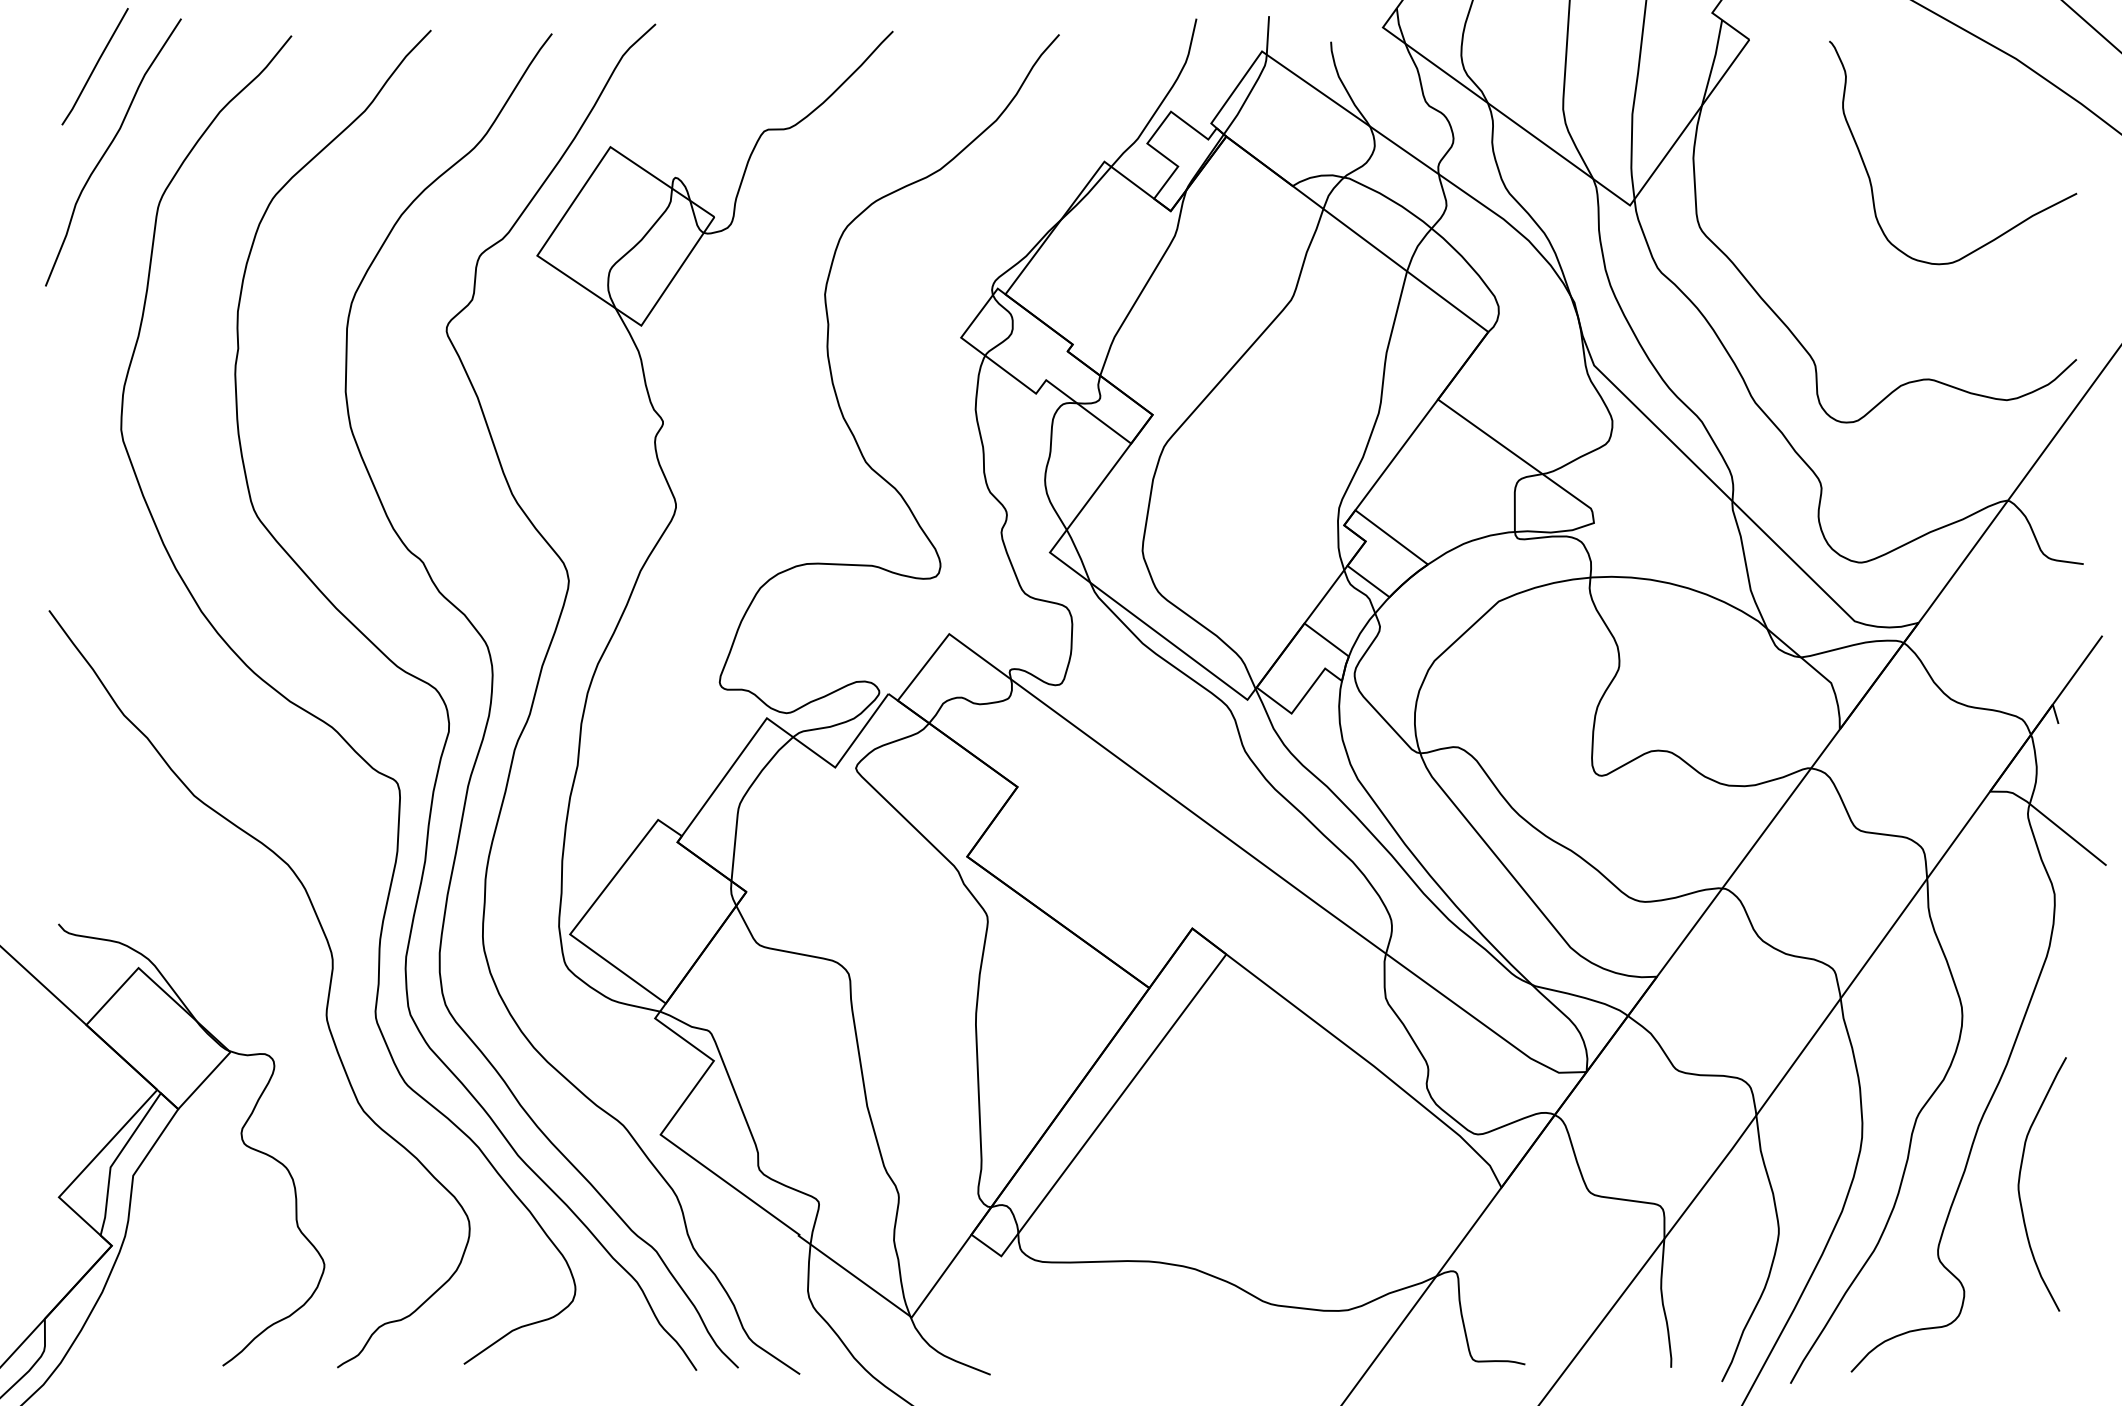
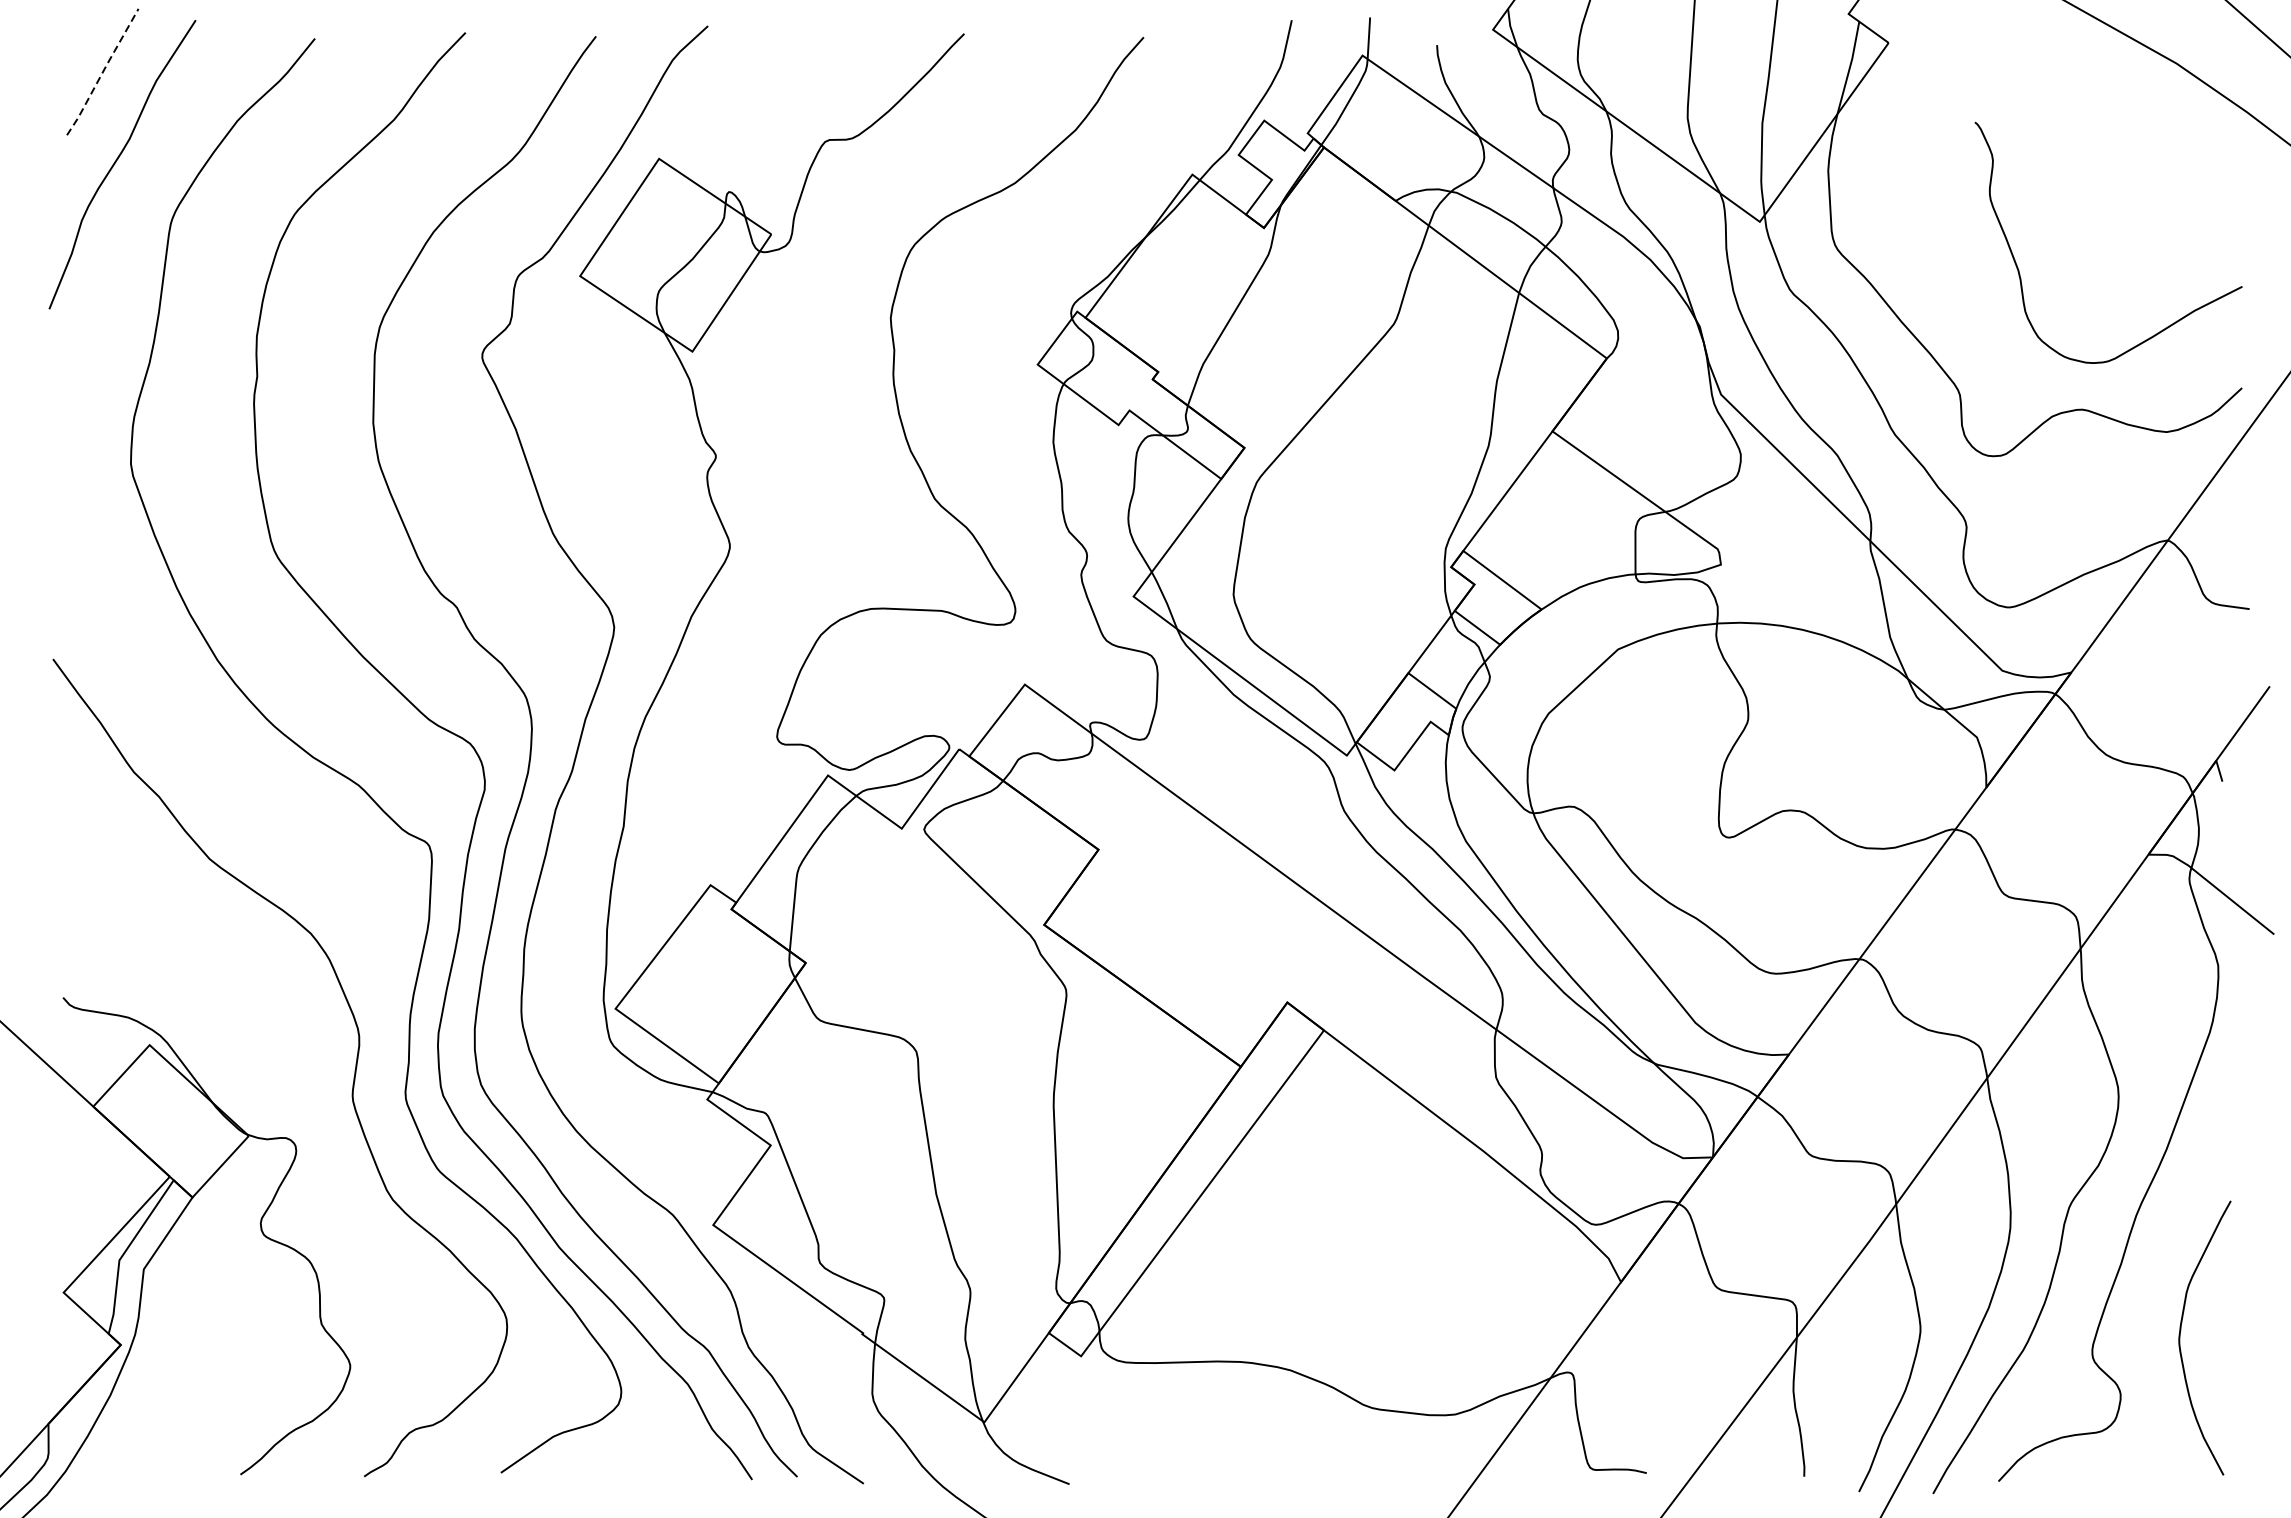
line: (95, 67) -> (103, 72), solid -> dashed
curve: (1870, 177) -> (2019, 269), moved
curve: (2020, 1179) -> (2181, 1332), moved

